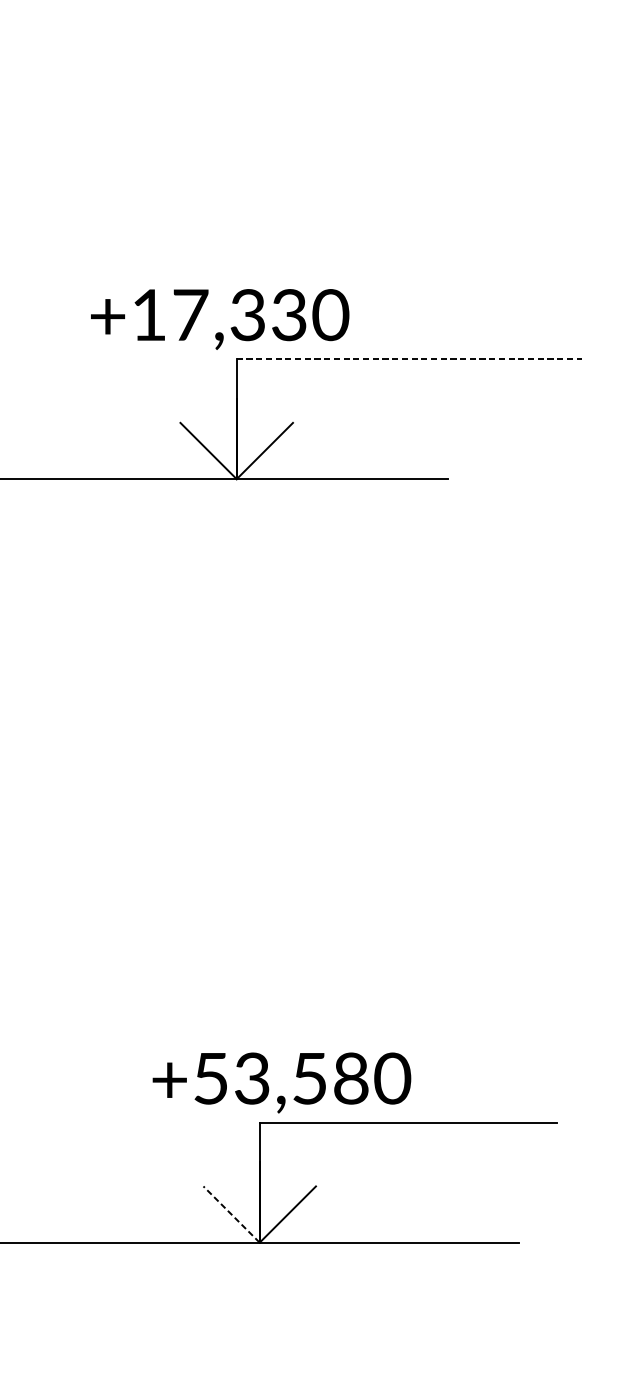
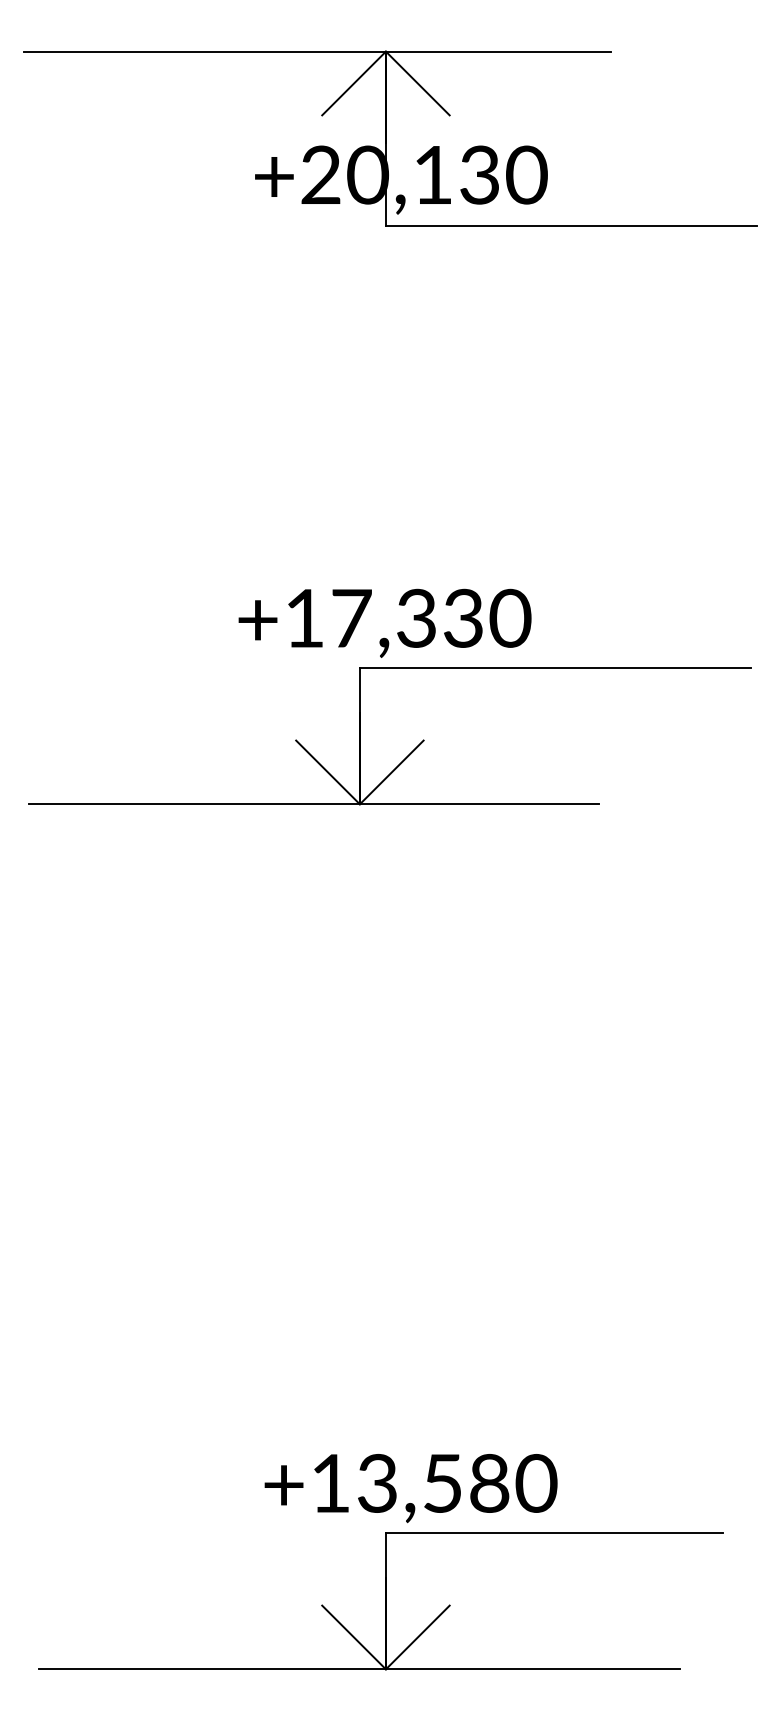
text: (219, 318) -> (384, 622), moved
line: (409, 359) -> (555, 668), dashed -> solid
text: (210, 1078) -> (330, 1483), +53,580 -> +13,580
line: (231, 1214) -> (353, 1637), dashed -> solid

